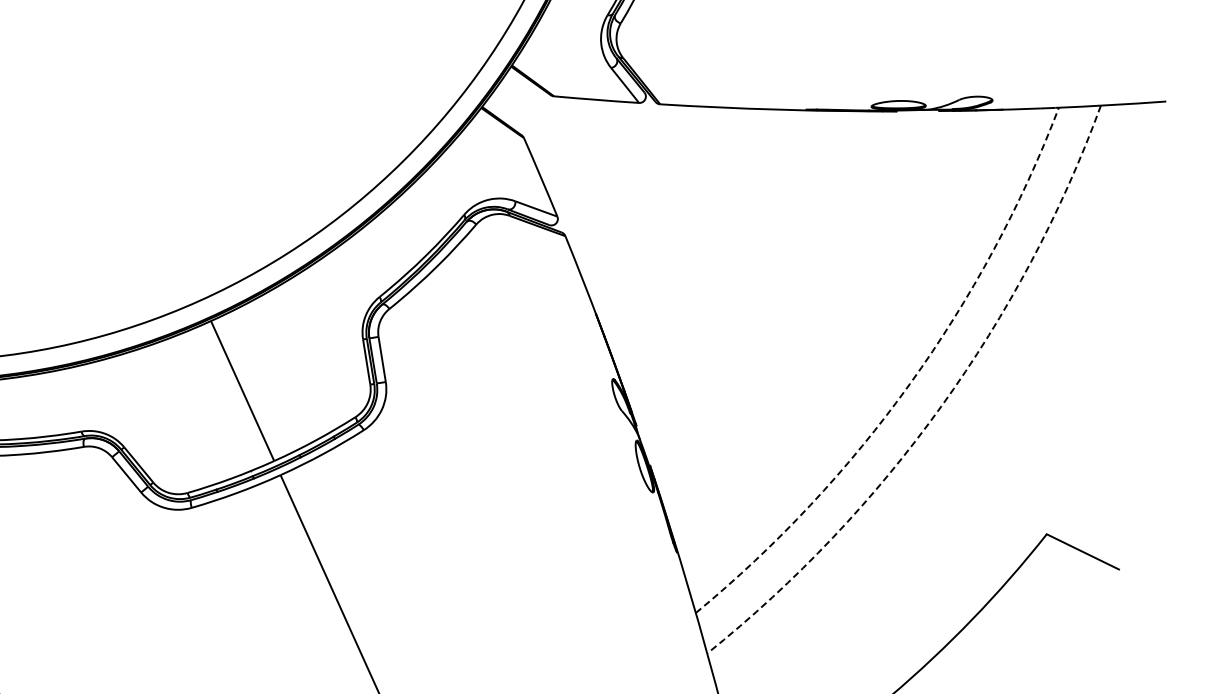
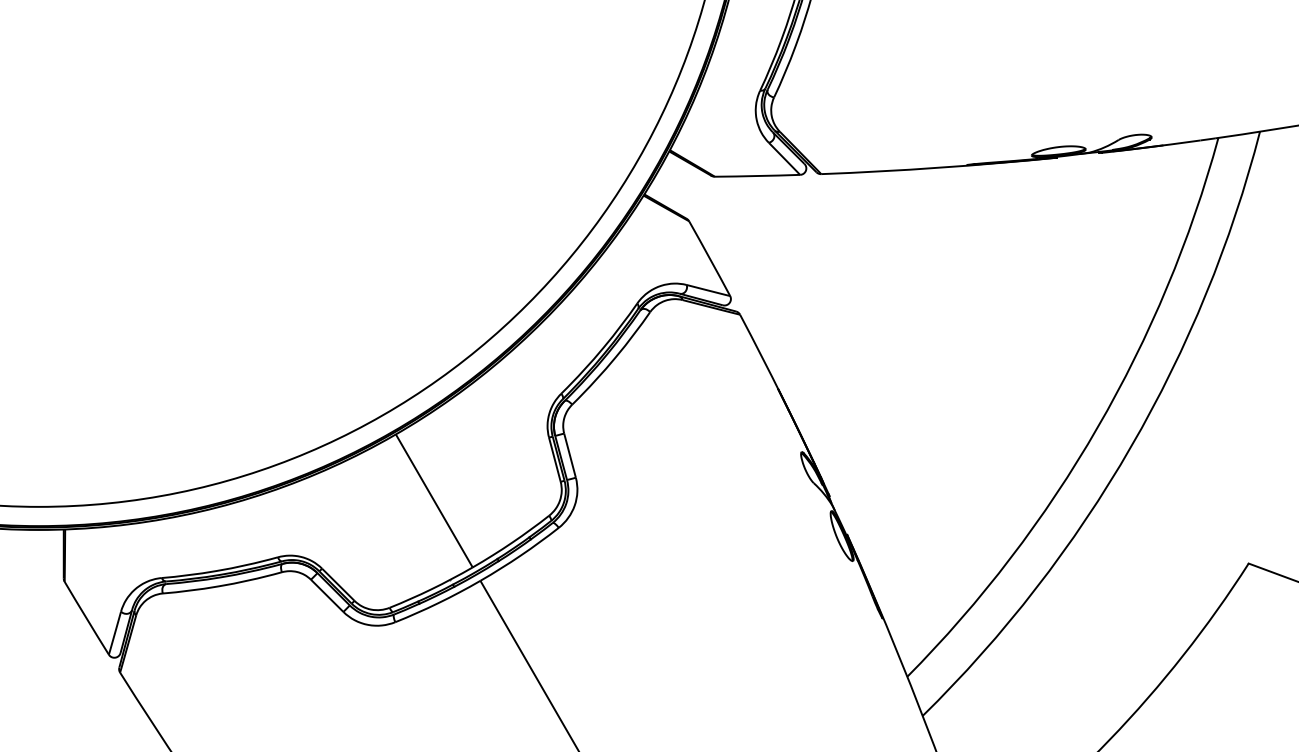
arc: (909, 383) -> (1097, 427), dashed -> solid
arc: (941, 406) -> (1131, 446), dashed -> solid

